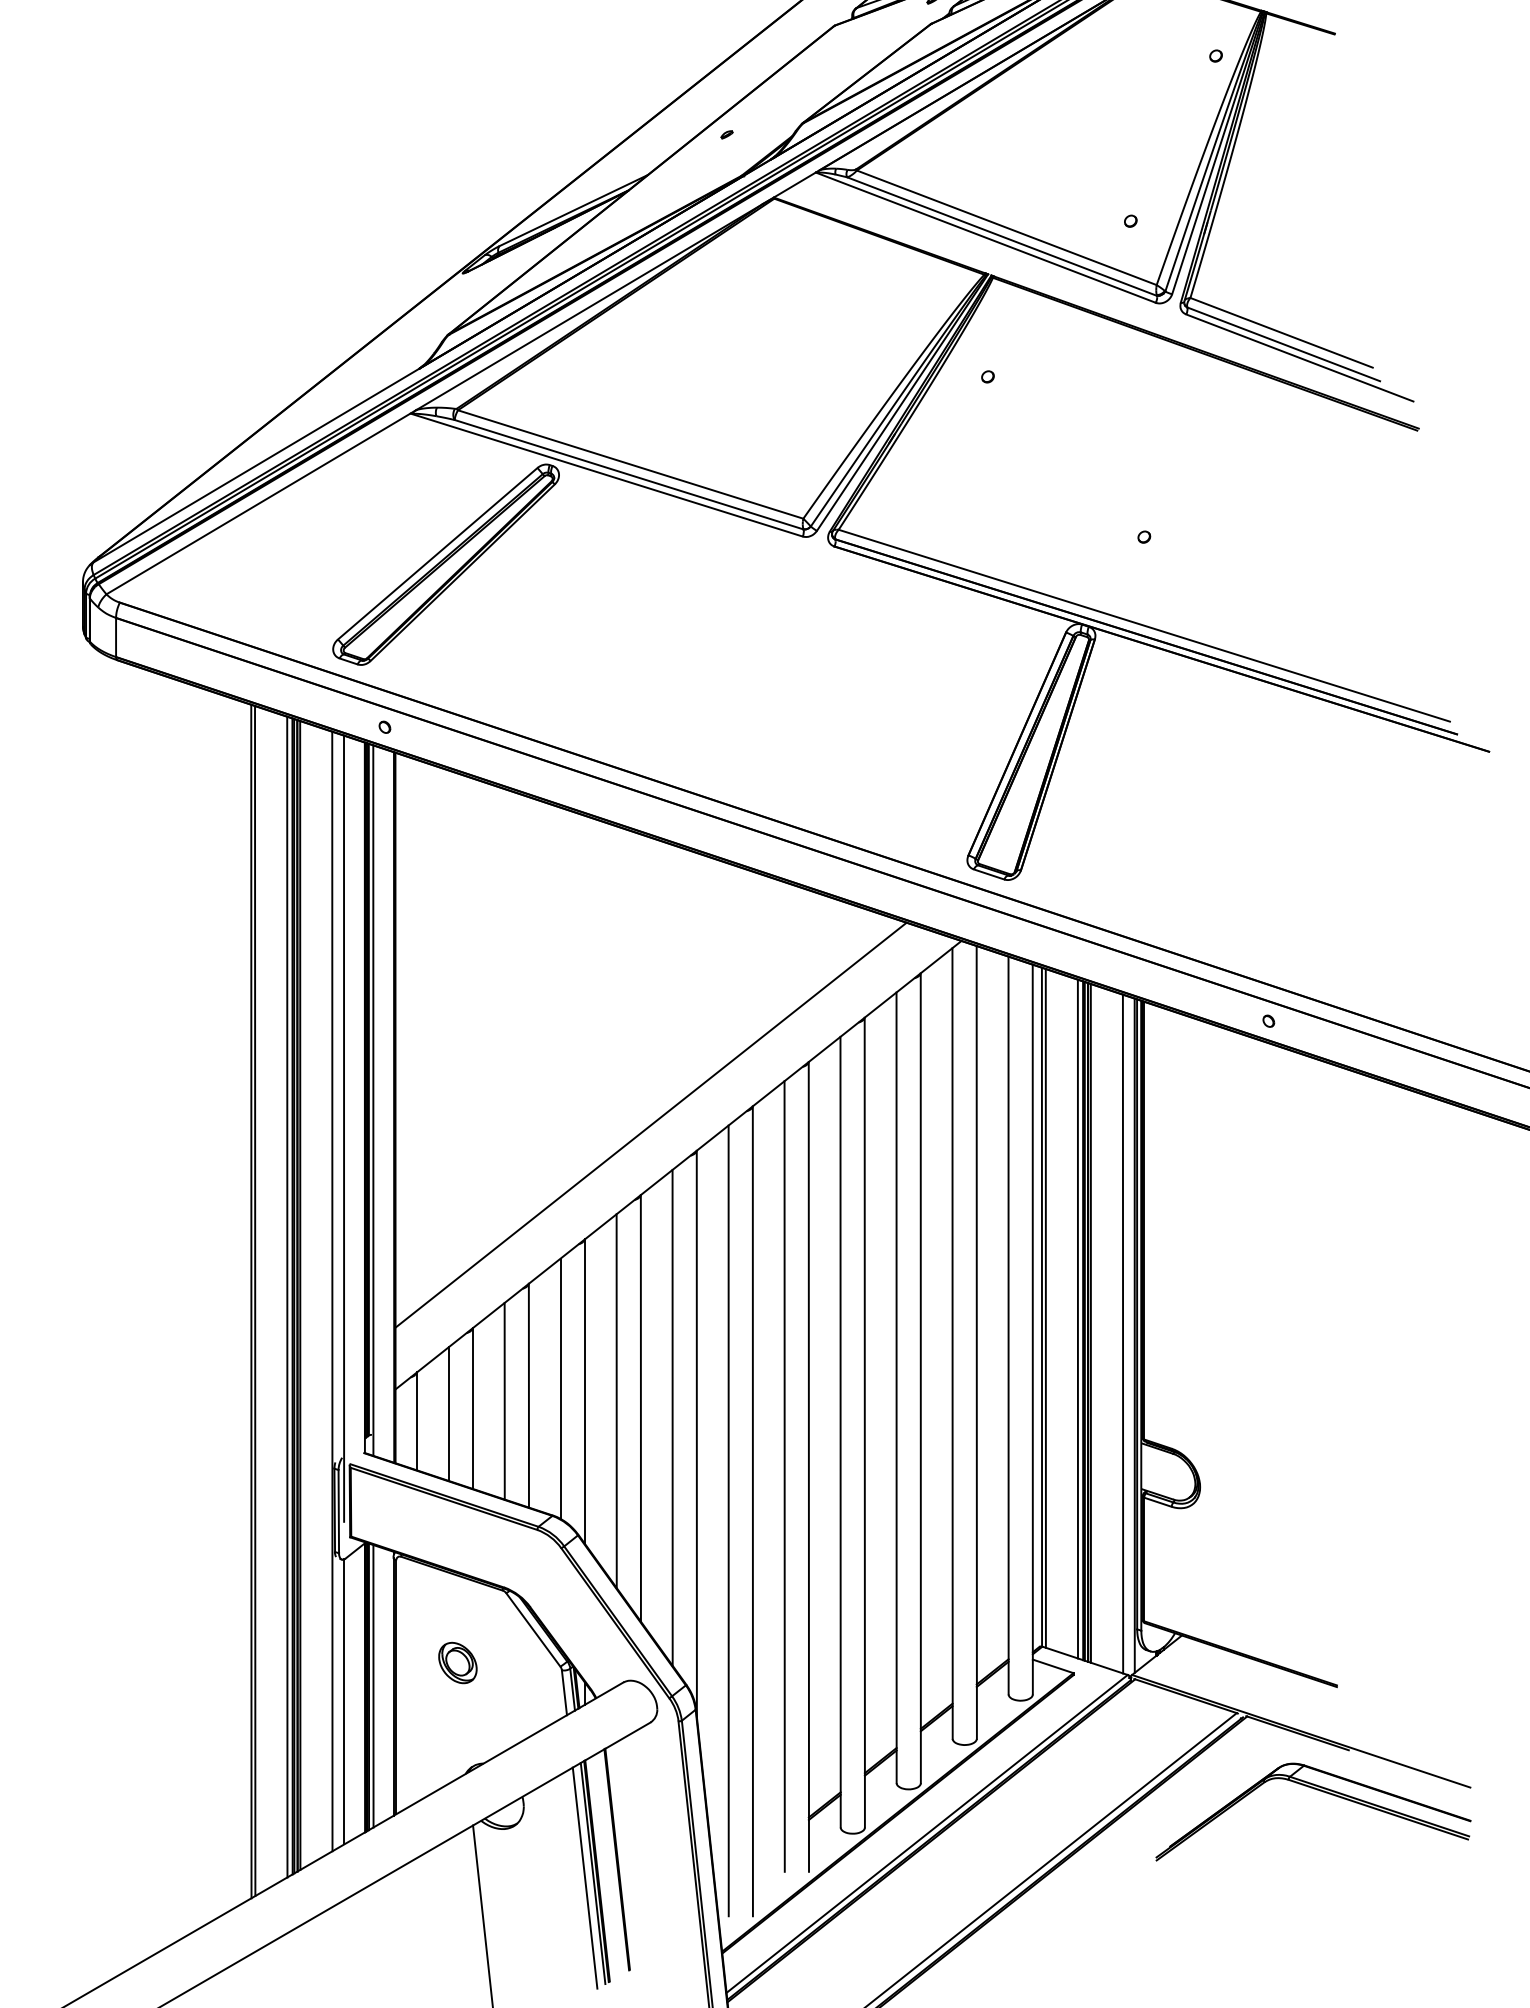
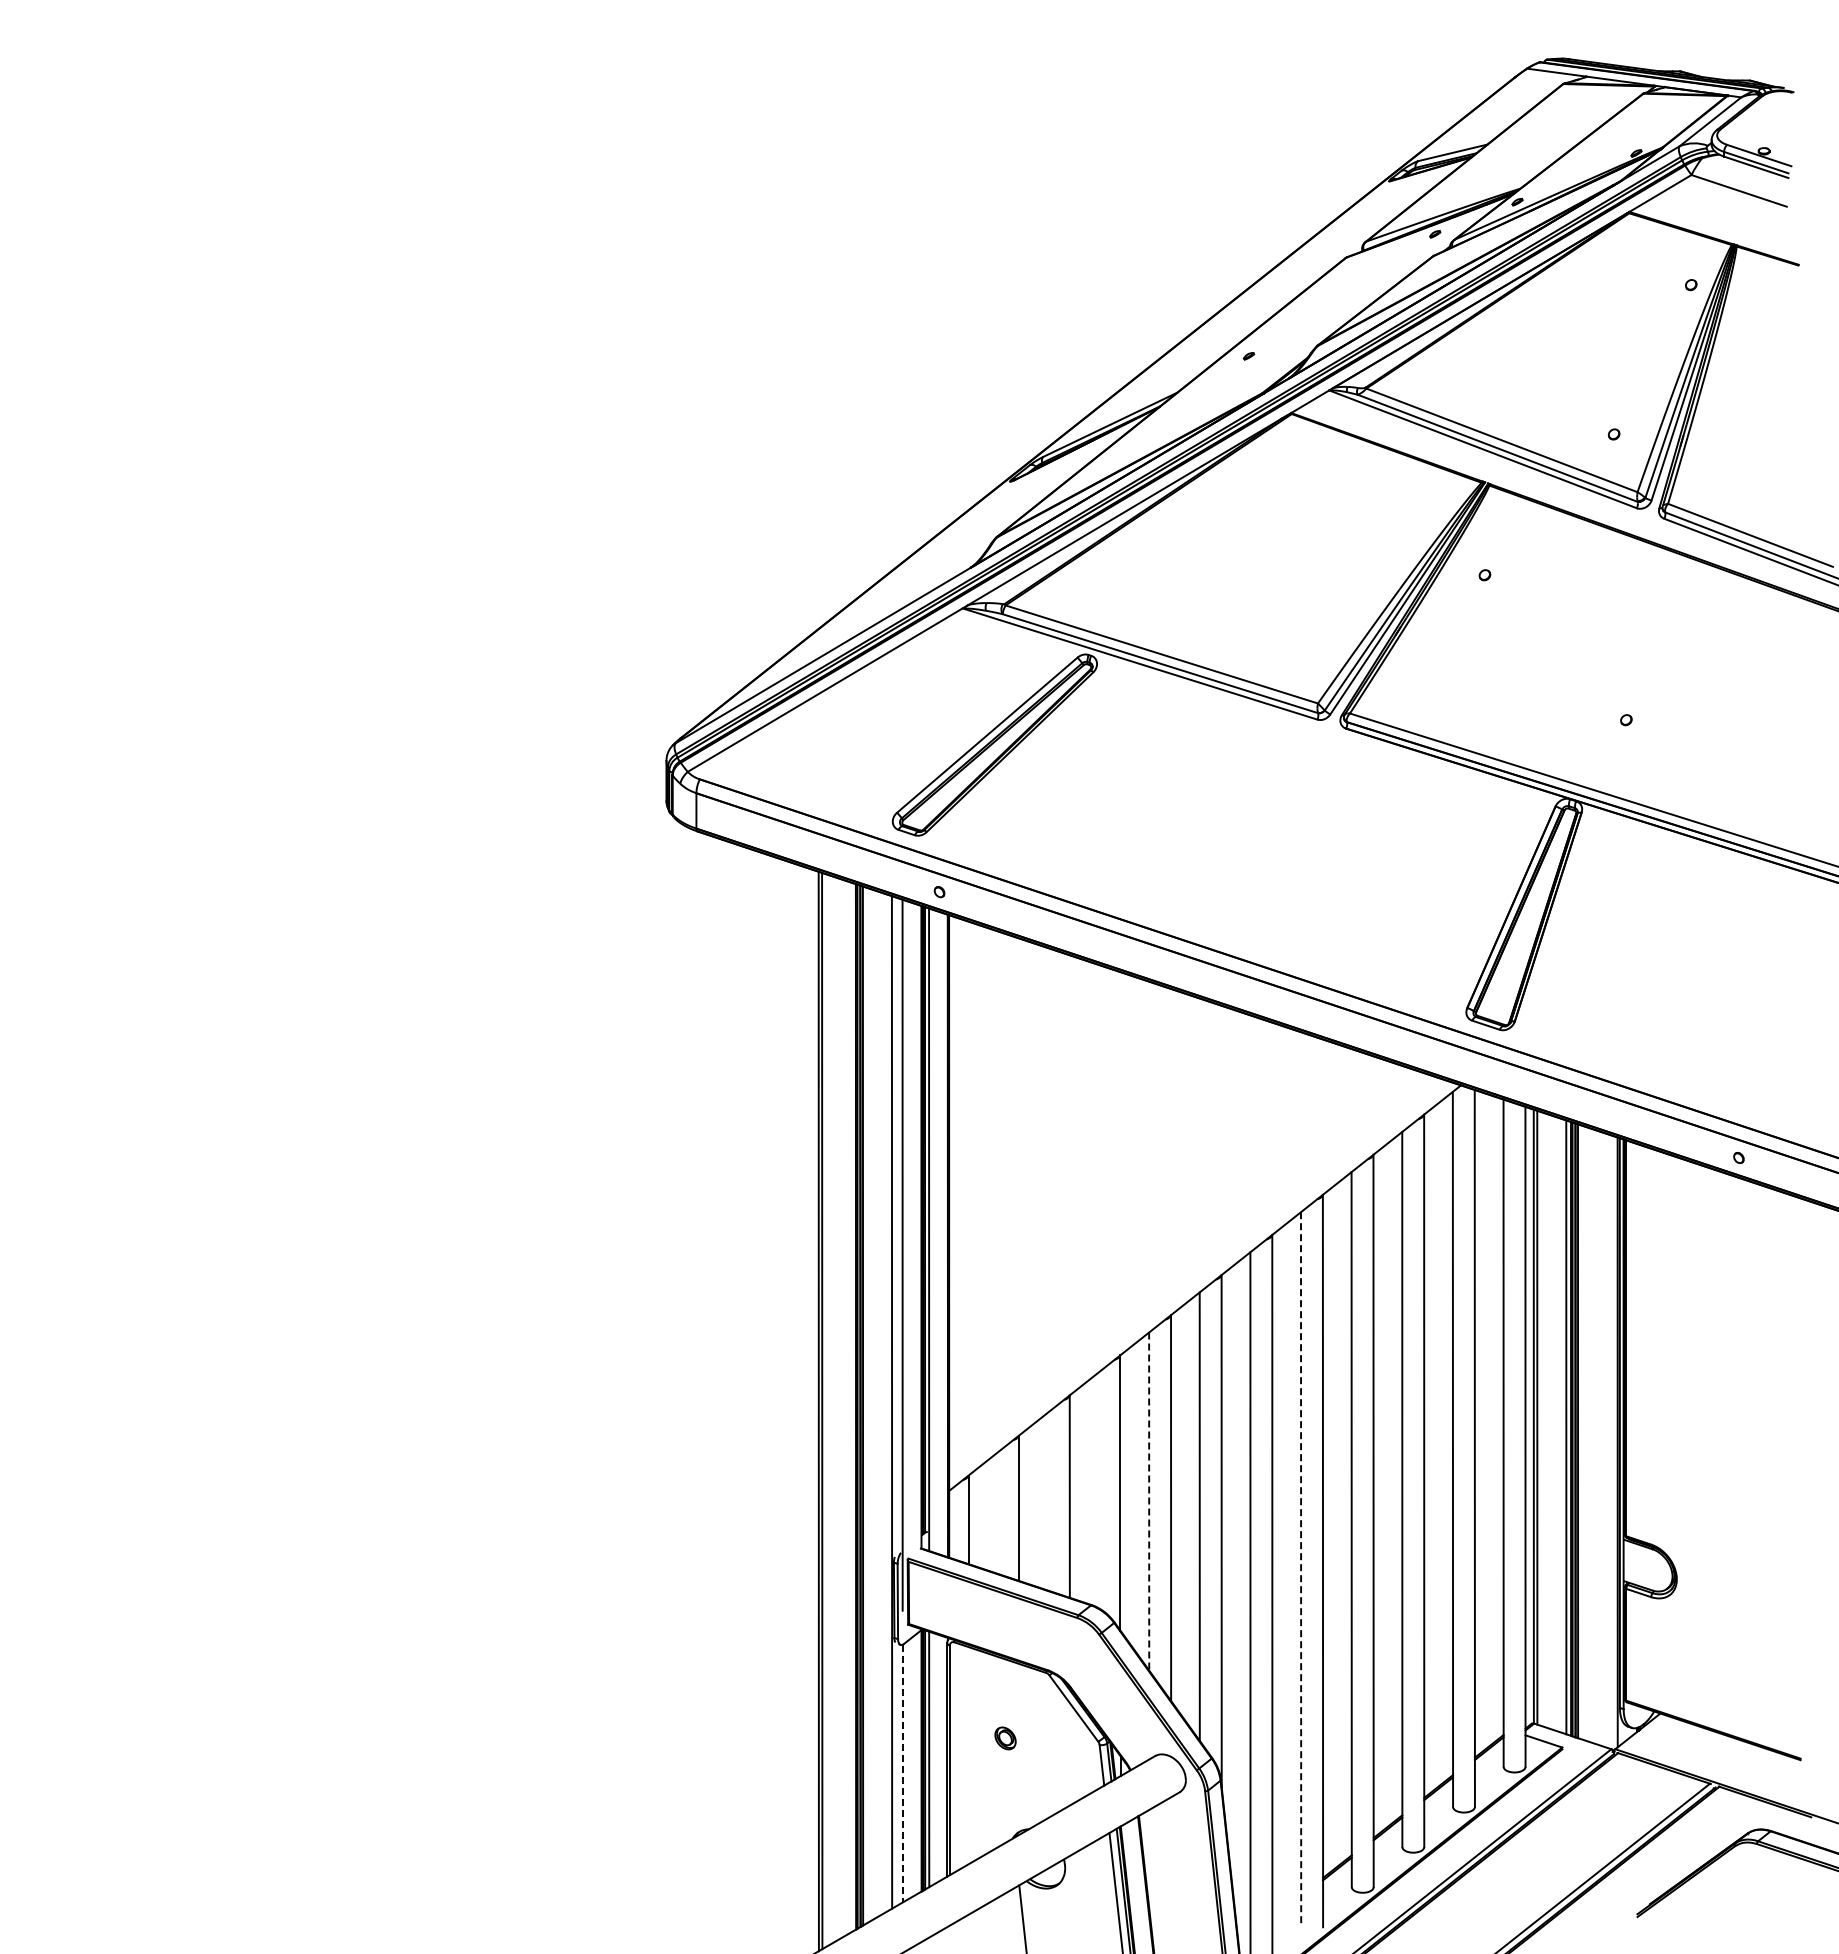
line: (651, 1124) -> (1180, 1251), removed
line: (287, 1297) -> (851, 1407), removed
line: (1123, 1333) -> (1607, 1440), removed
line: (560, 1388) -> (1098, 1490), removed
line: (504, 1401) -> (1047, 1501), removed
line: (617, 1402) -> (1149, 1502), solid -> dashed
line: (448, 1413) -> (997, 1512), removed
line: (785, 1476) -> (1301, 1569), solid -> dashed
part: (457, 1663) -> (1005, 1738), size x0.6
line: (343, 1701) -> (902, 1773), solid -> dashed

